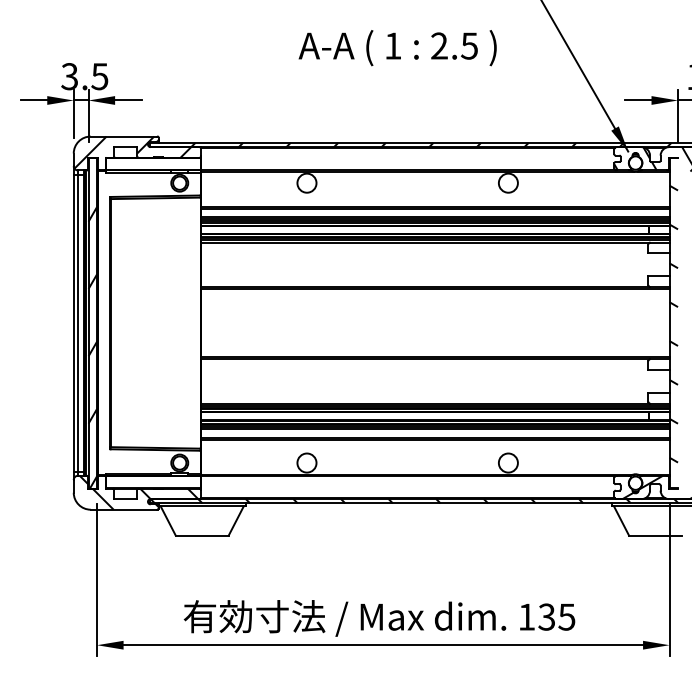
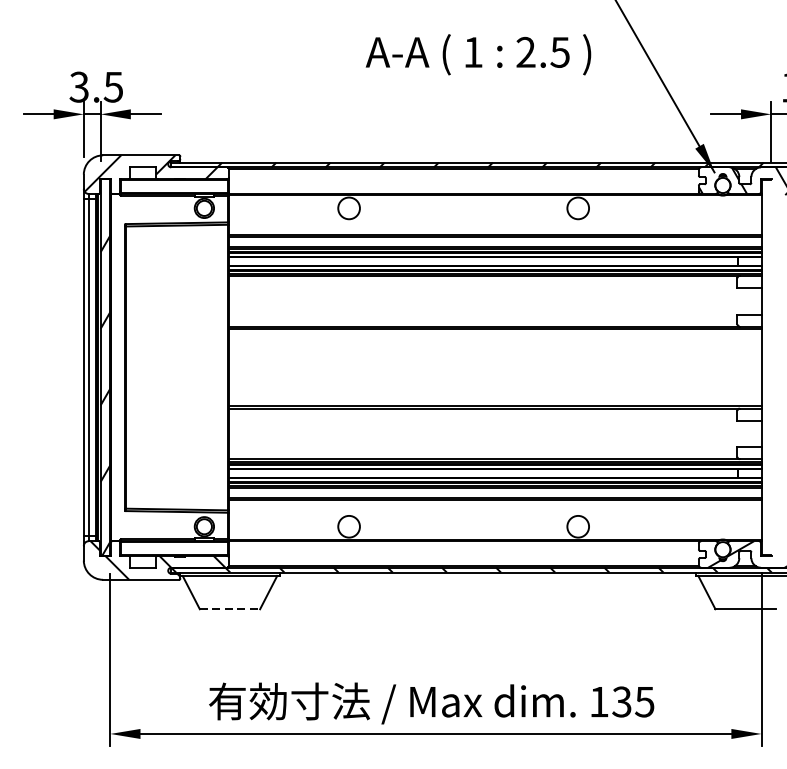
text: (397, 48) -> (478, 55), moved
hatch: (673, 323) -> (766, 368), removed
line: (202, 535) -> (230, 609), solid -> dashed

